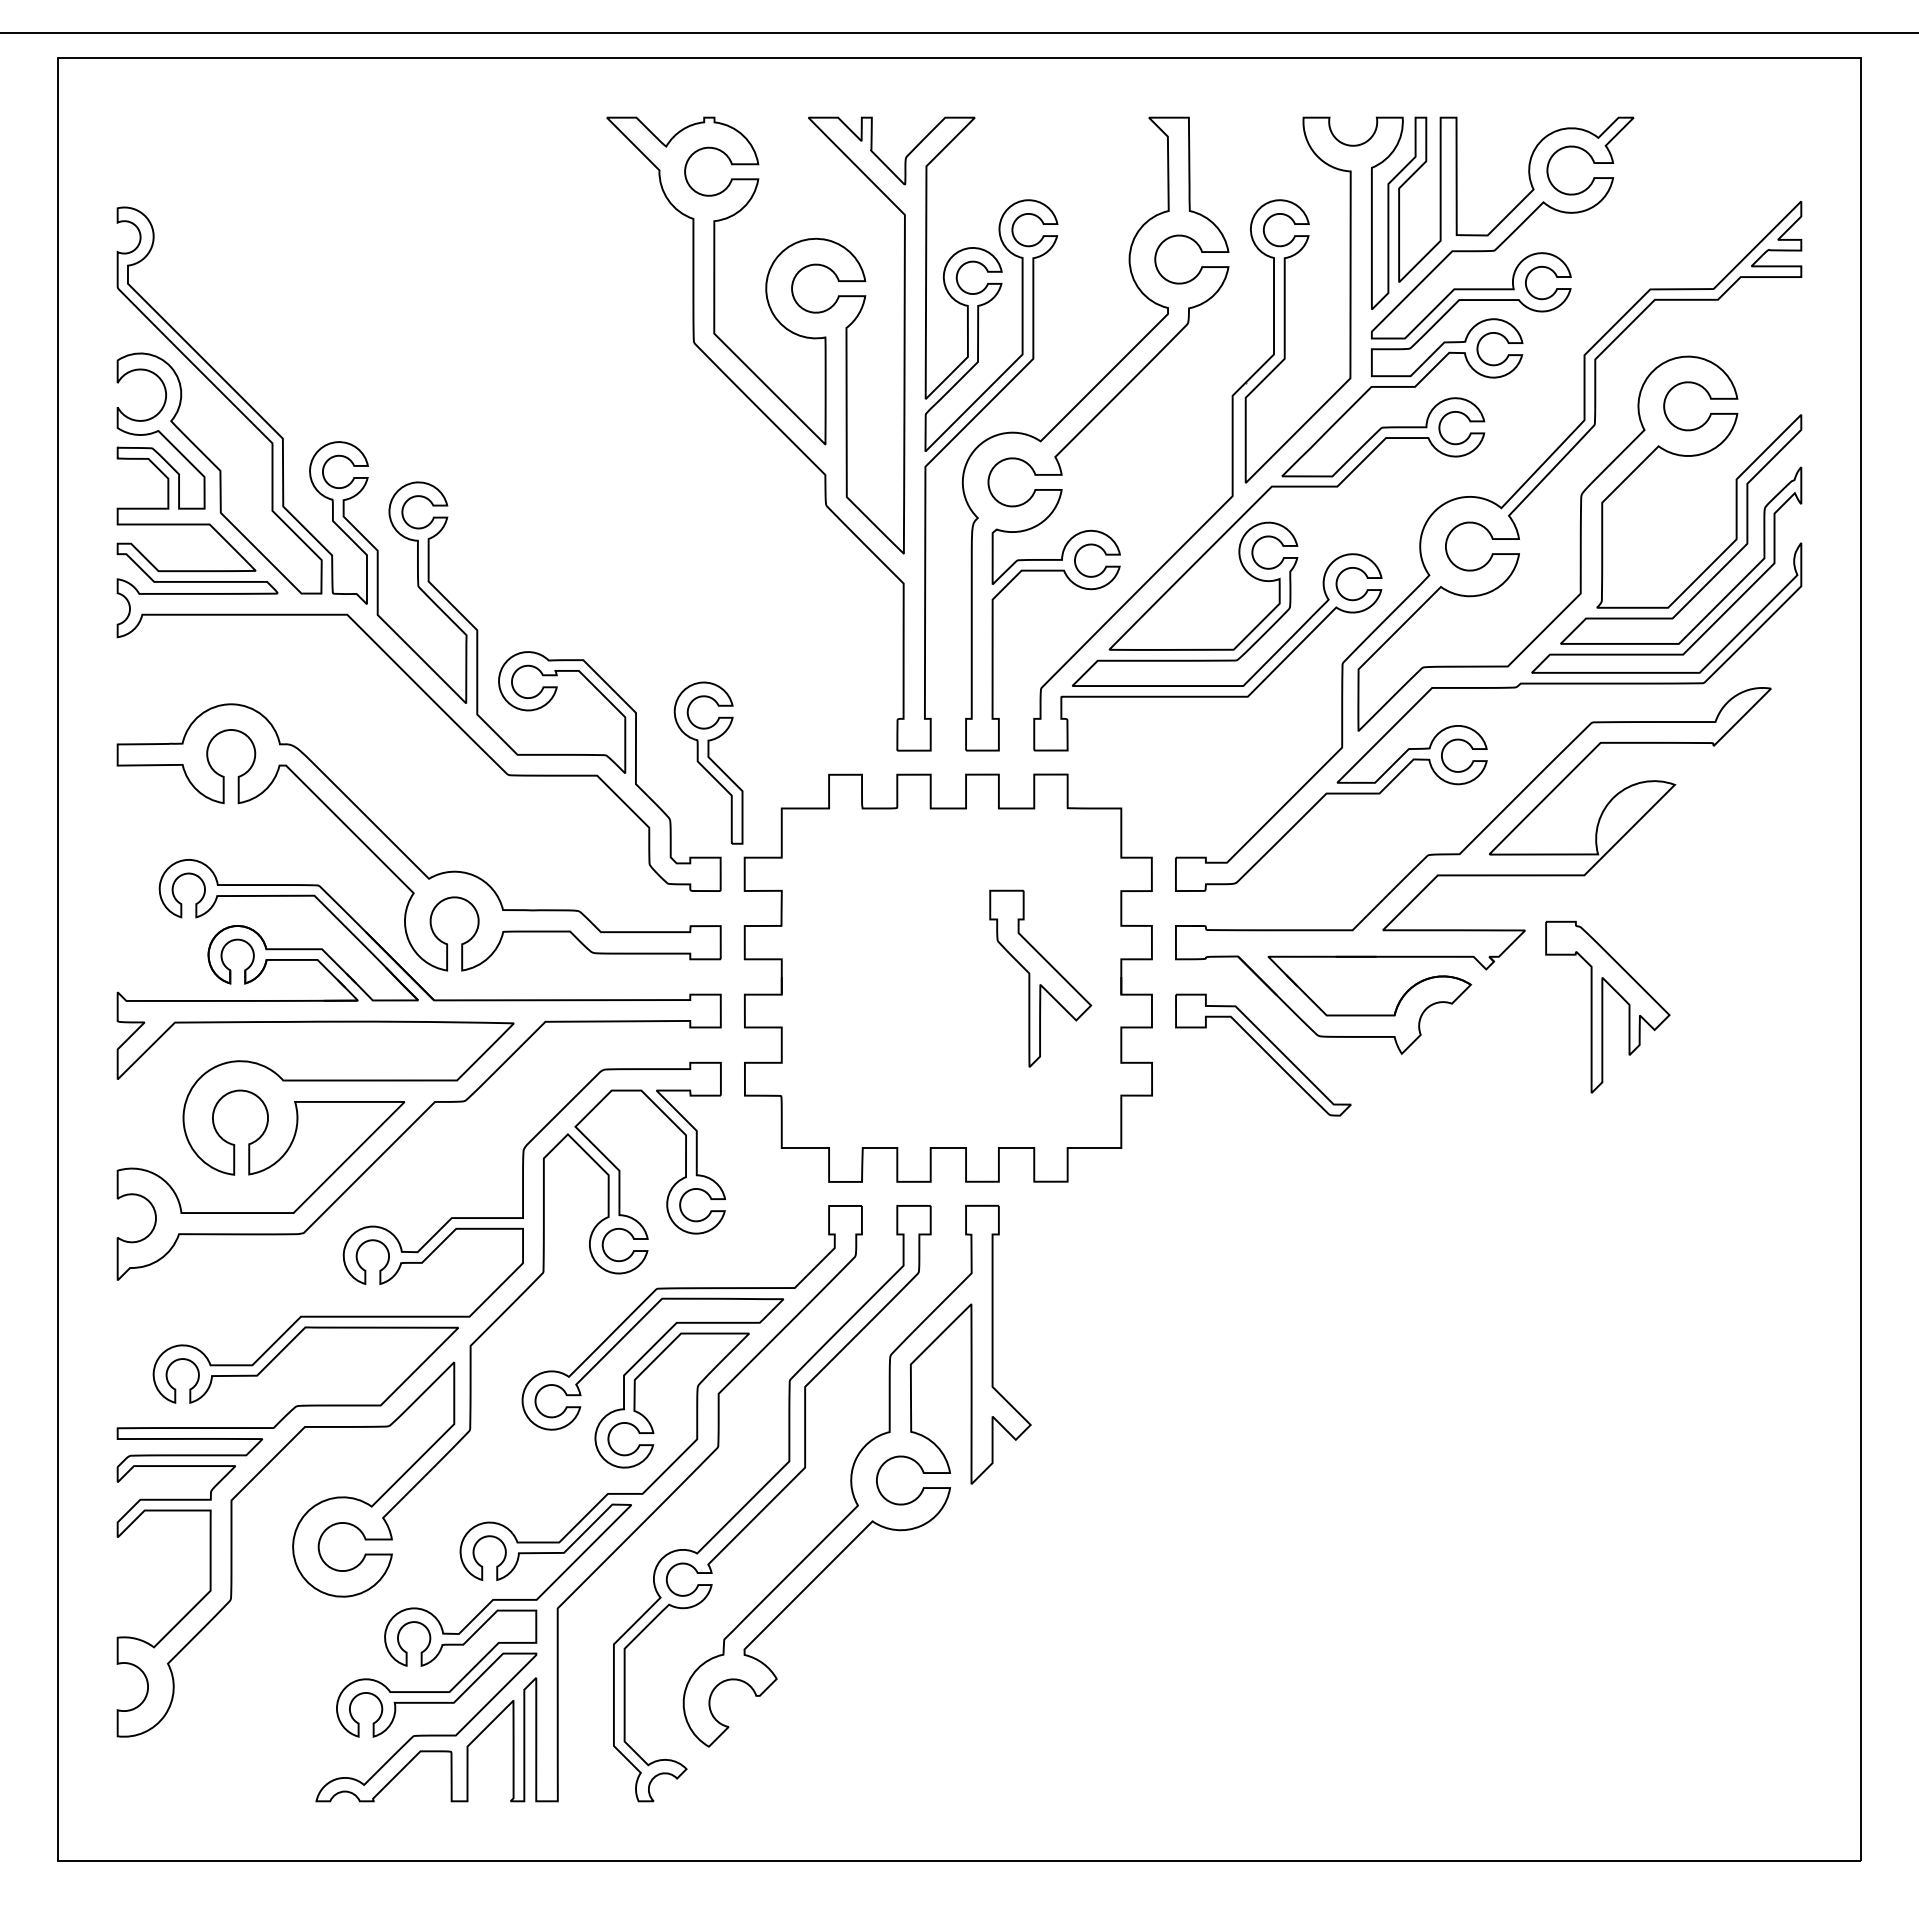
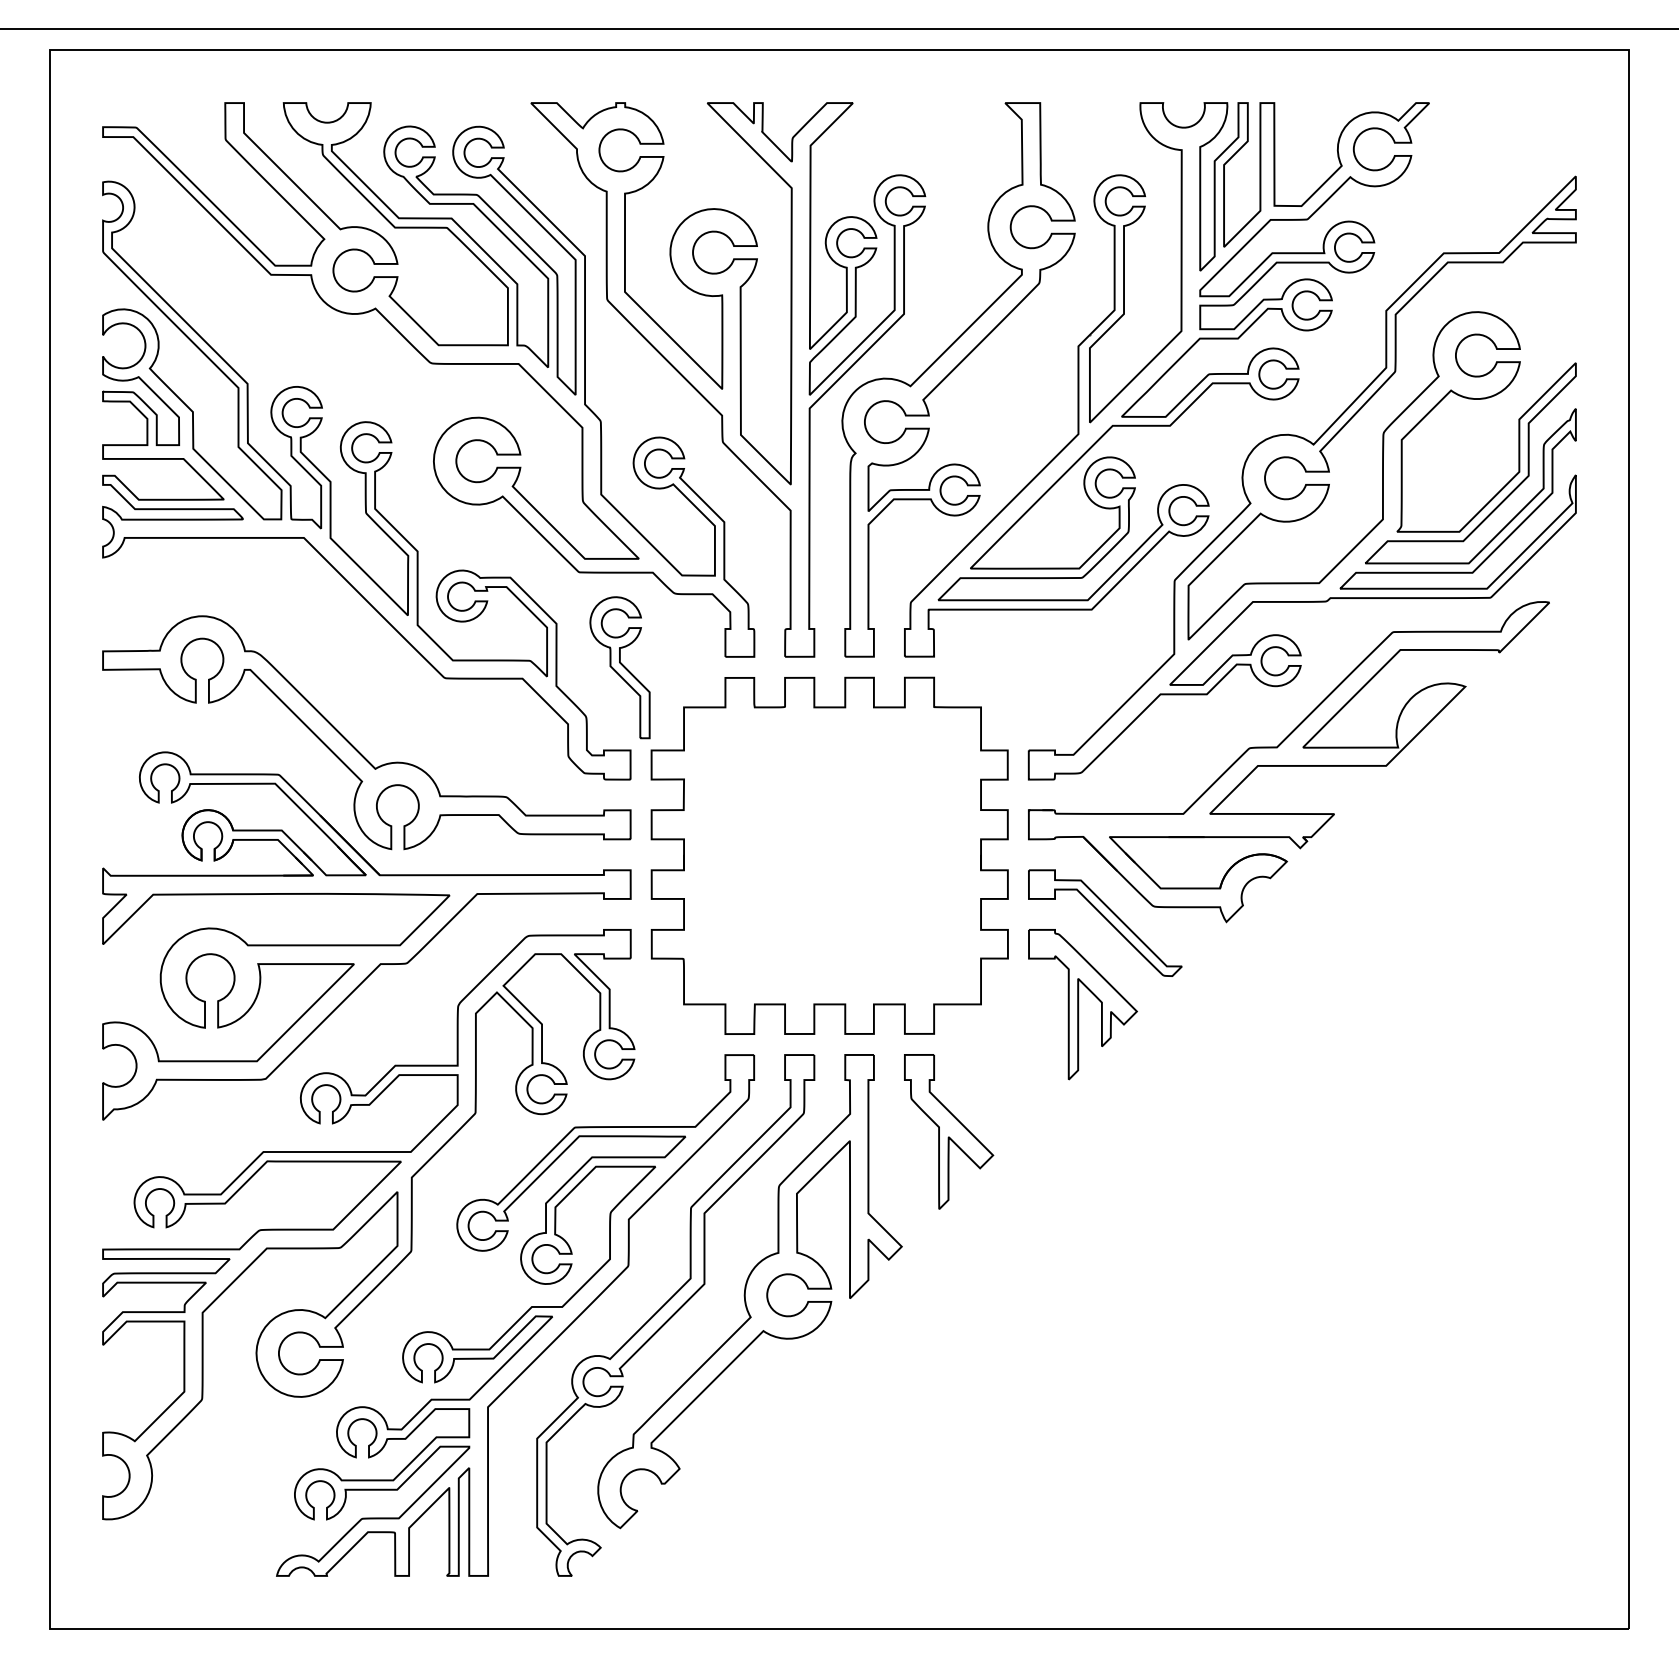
part: (493, 416) -> (431, 364), added
part: (1040, 978) -> (948, 1131), moved
part: (1607, 1006) -> (1082, 1003), moved

